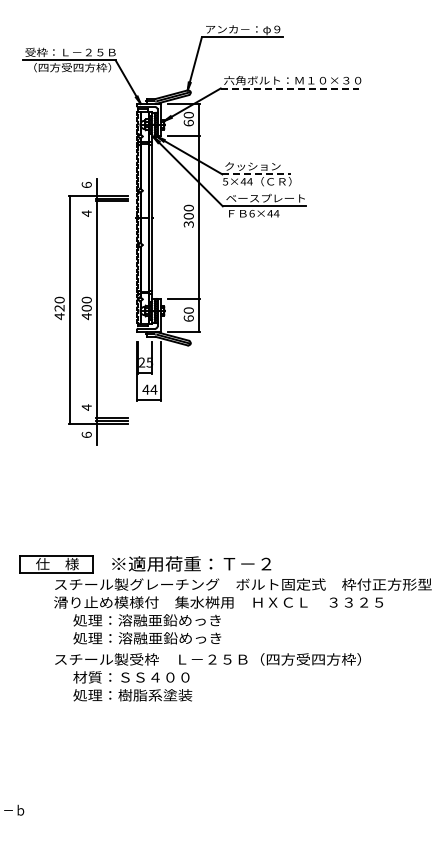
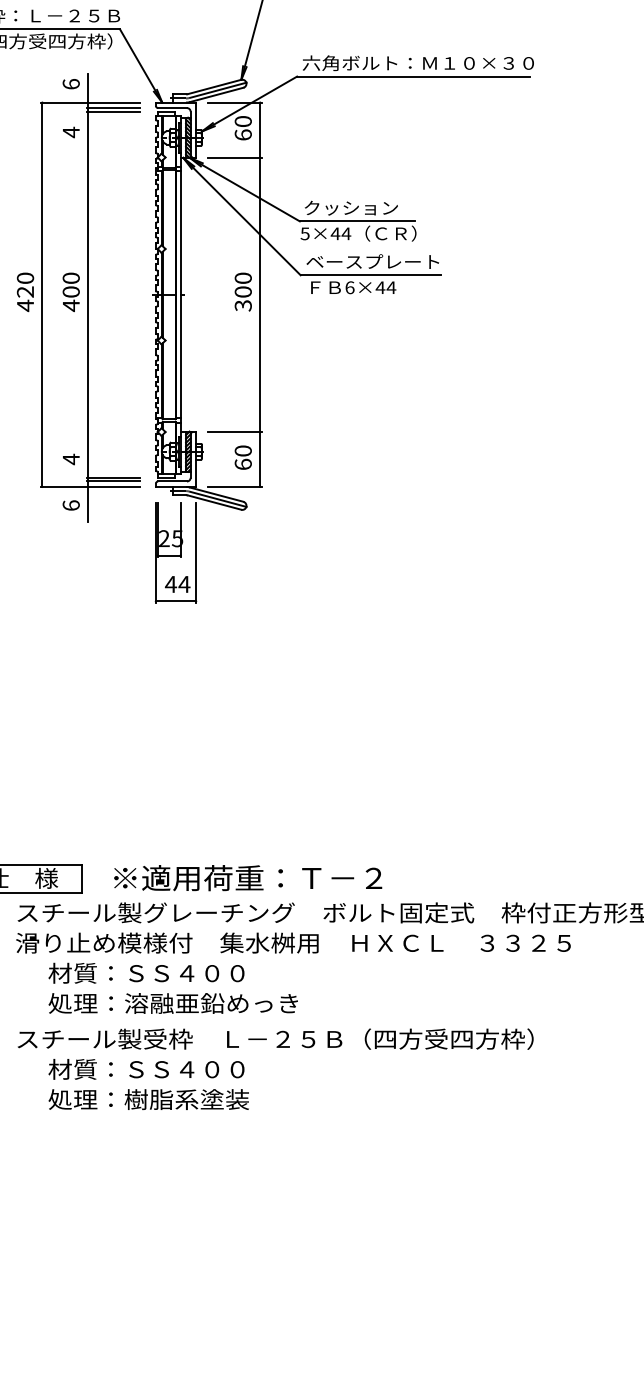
line: (289, 88) -> (413, 76), dashed -> solid
line: (257, 174) -> (359, 221), dashed -> solid
part: (91, 311) -> (79, 297), moved
text: (146, 620) -> (171, 973), 処理：溶融亜鉛めっき -> 材質：ＳＳ４００

